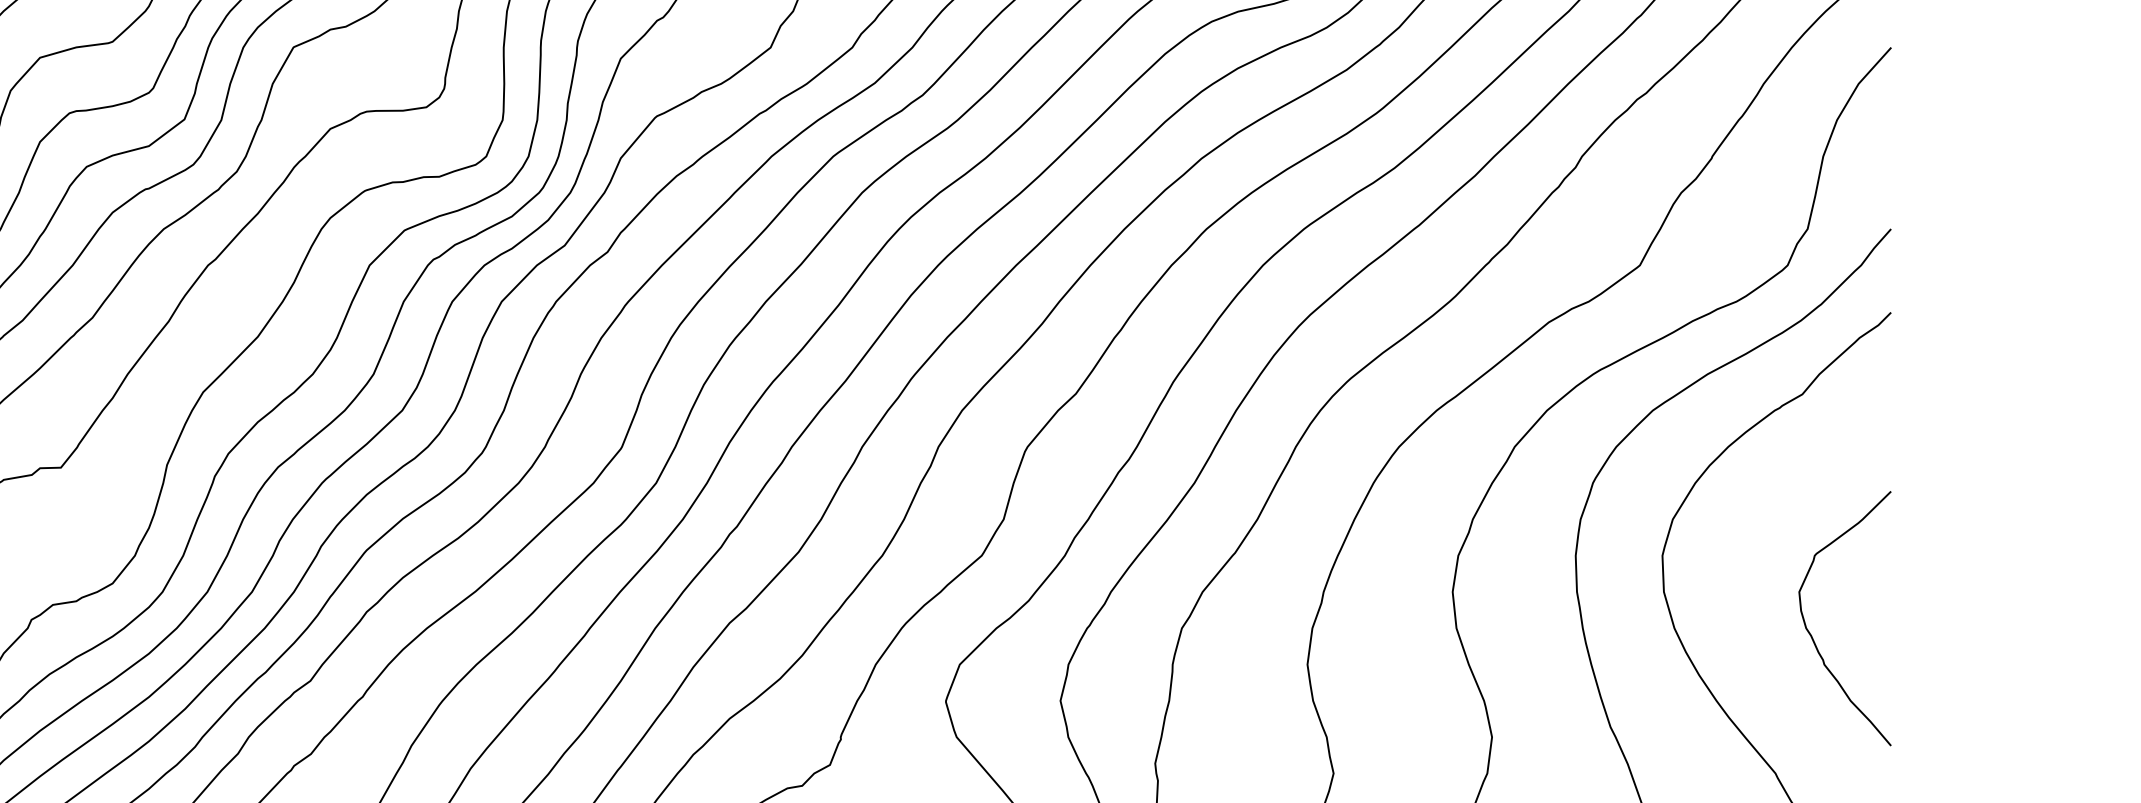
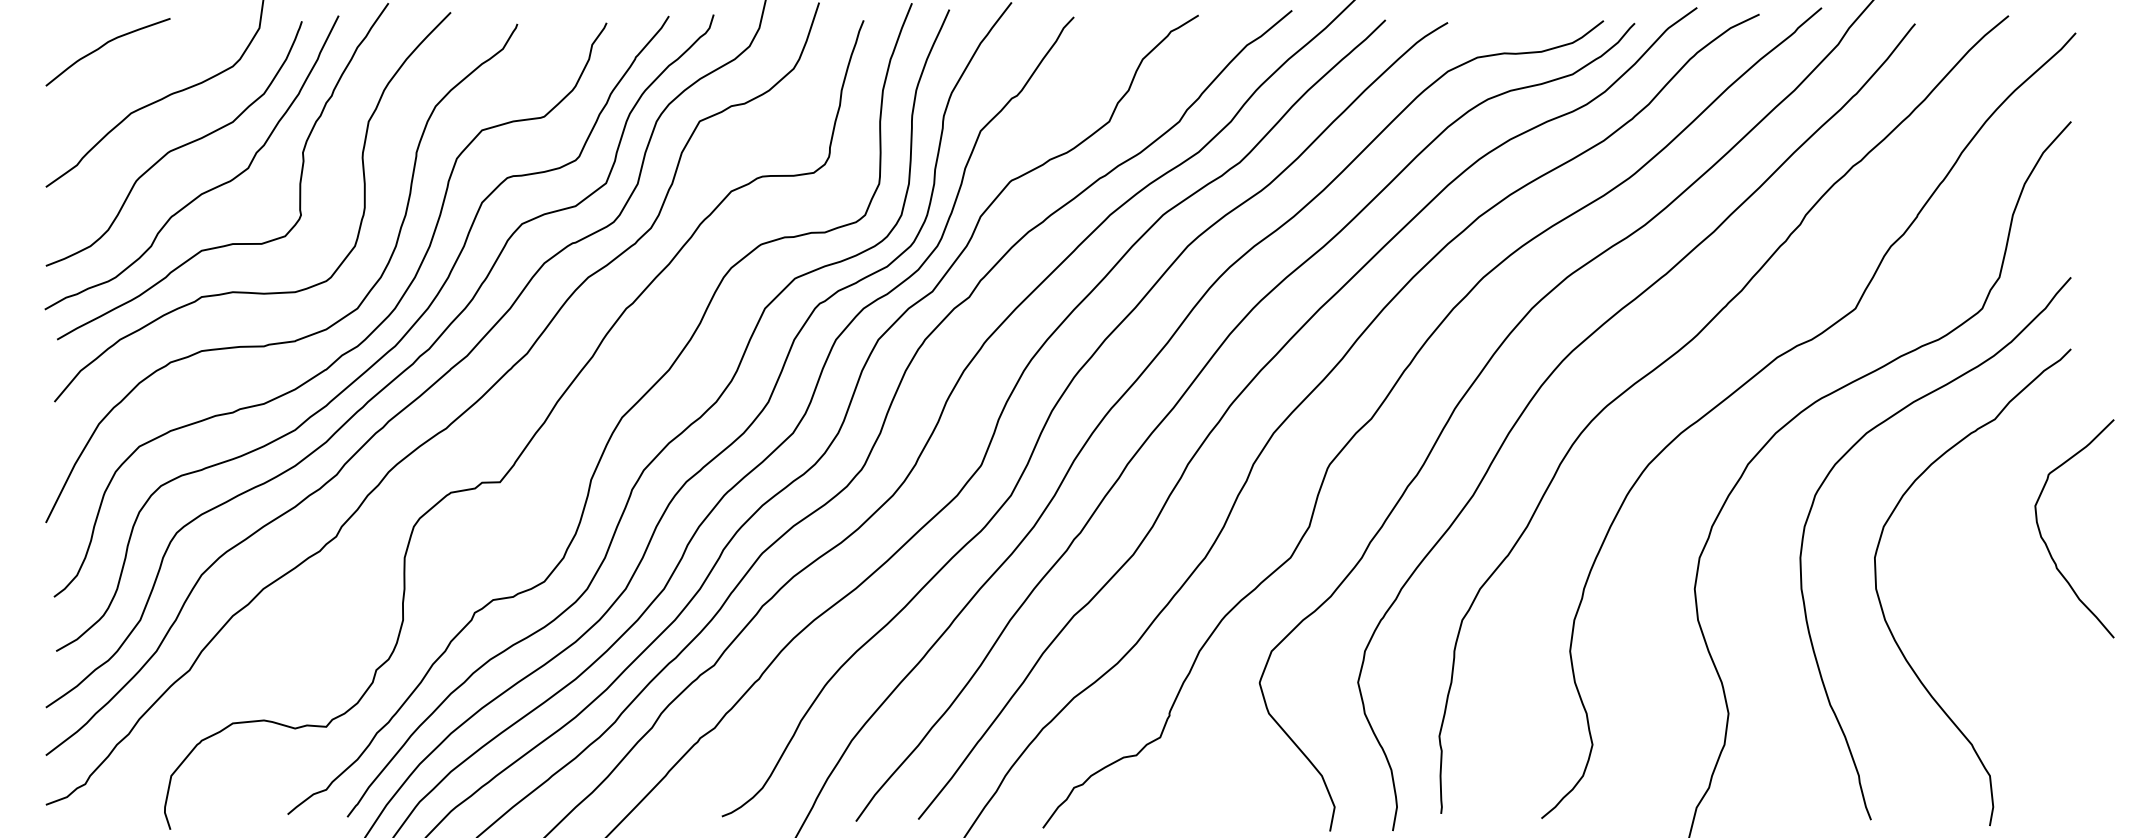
curve: (1812, 635) -> (2046, 543), moved

